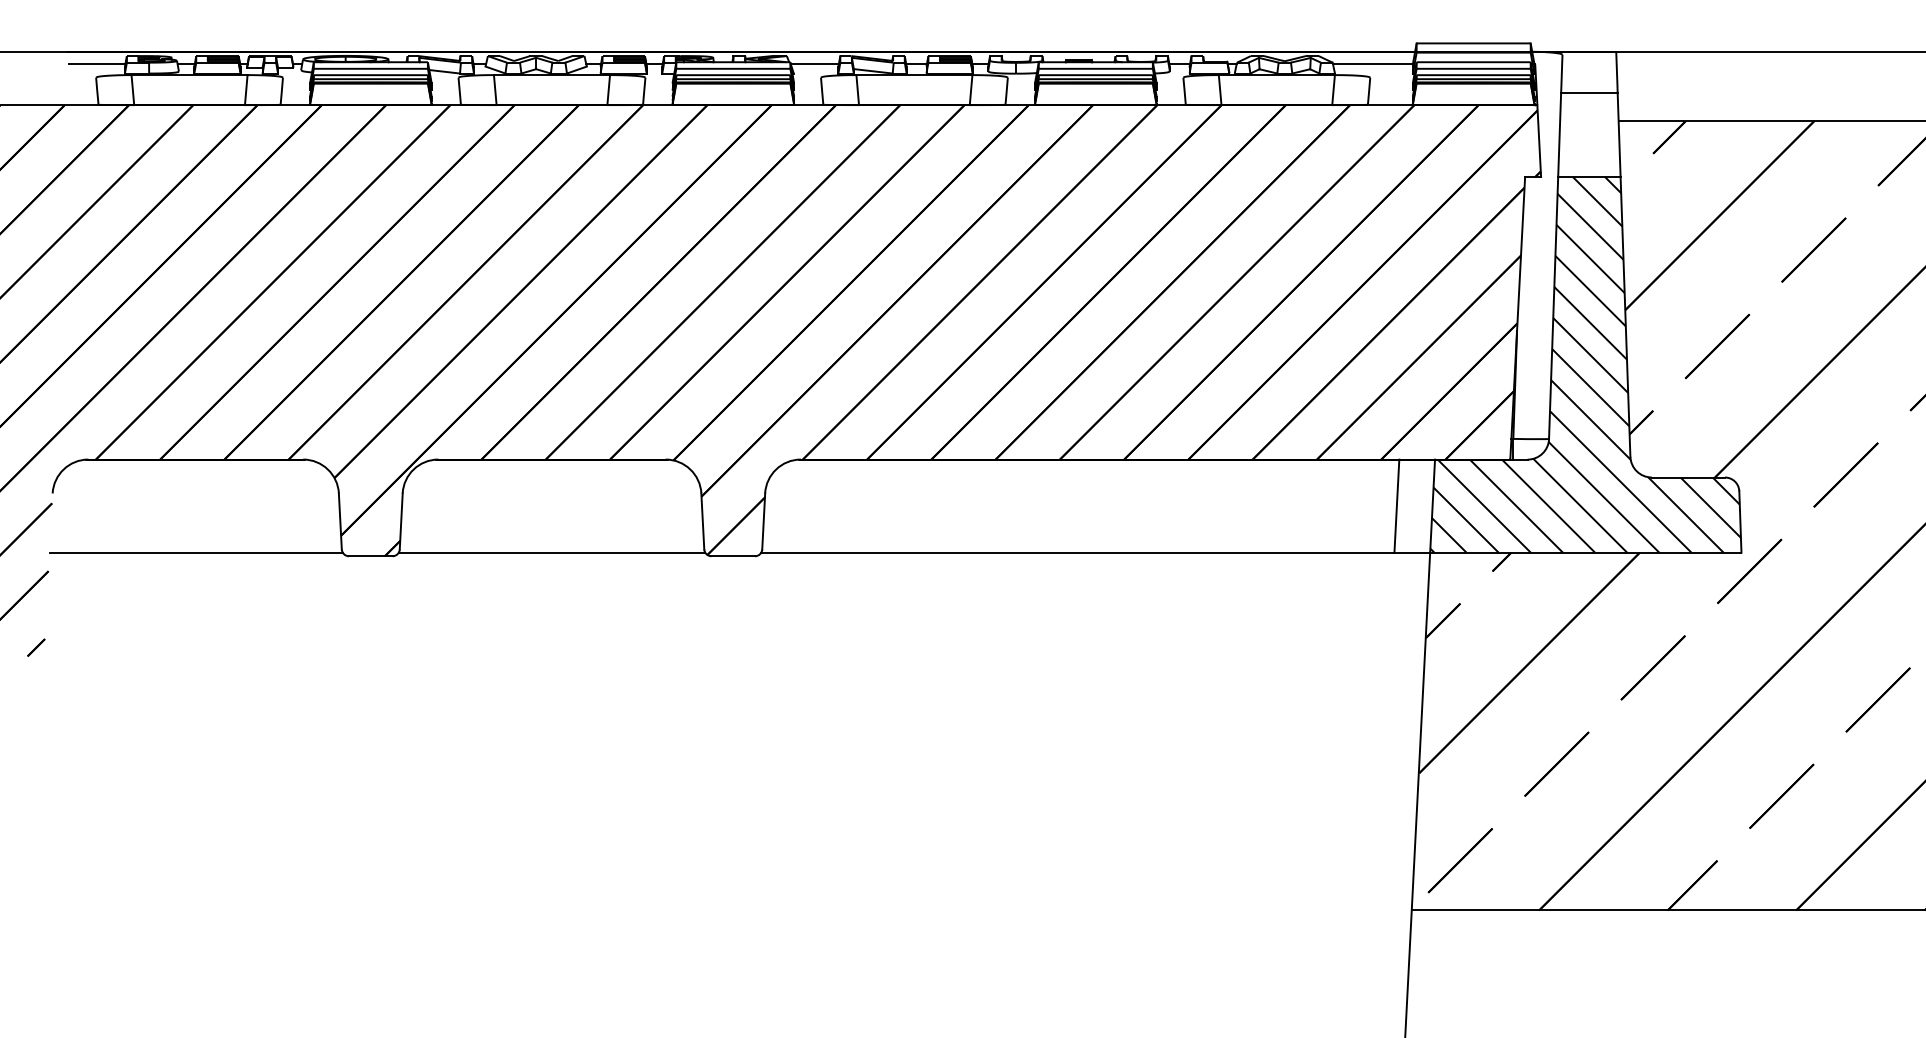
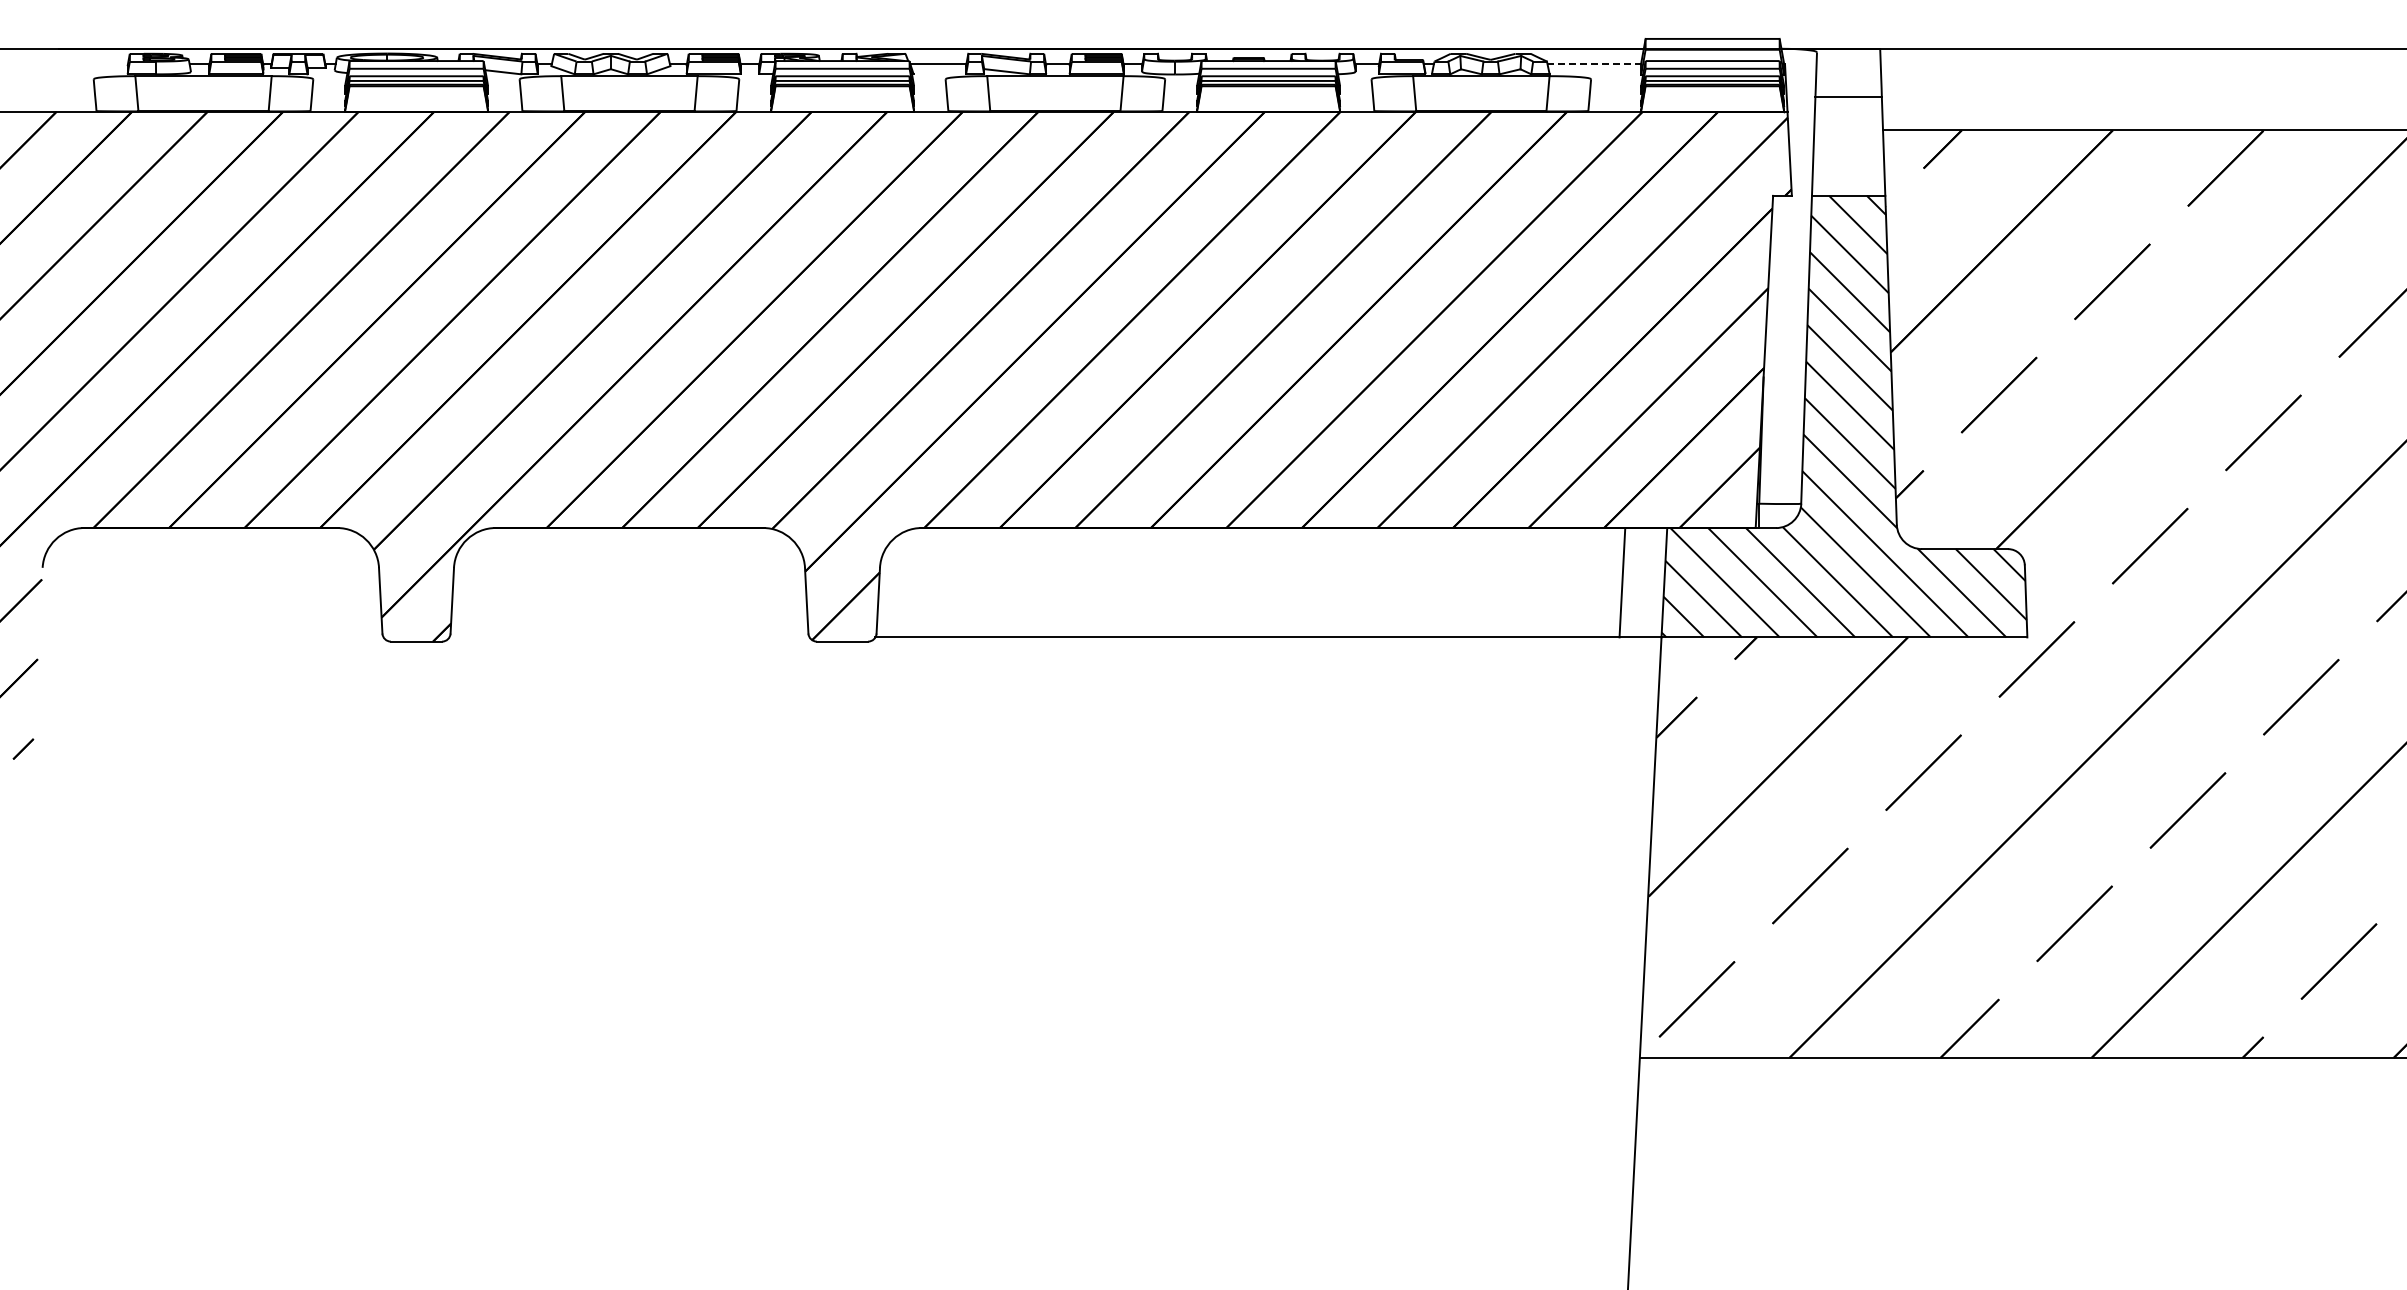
line: (97, 64) -> (95, 63), removed
line: (1373, 64) -> (1594, 63), solid -> dashed
line: (195, 552) -> (210, 637), removed
line: (552, 552) -> (629, 637), removed

